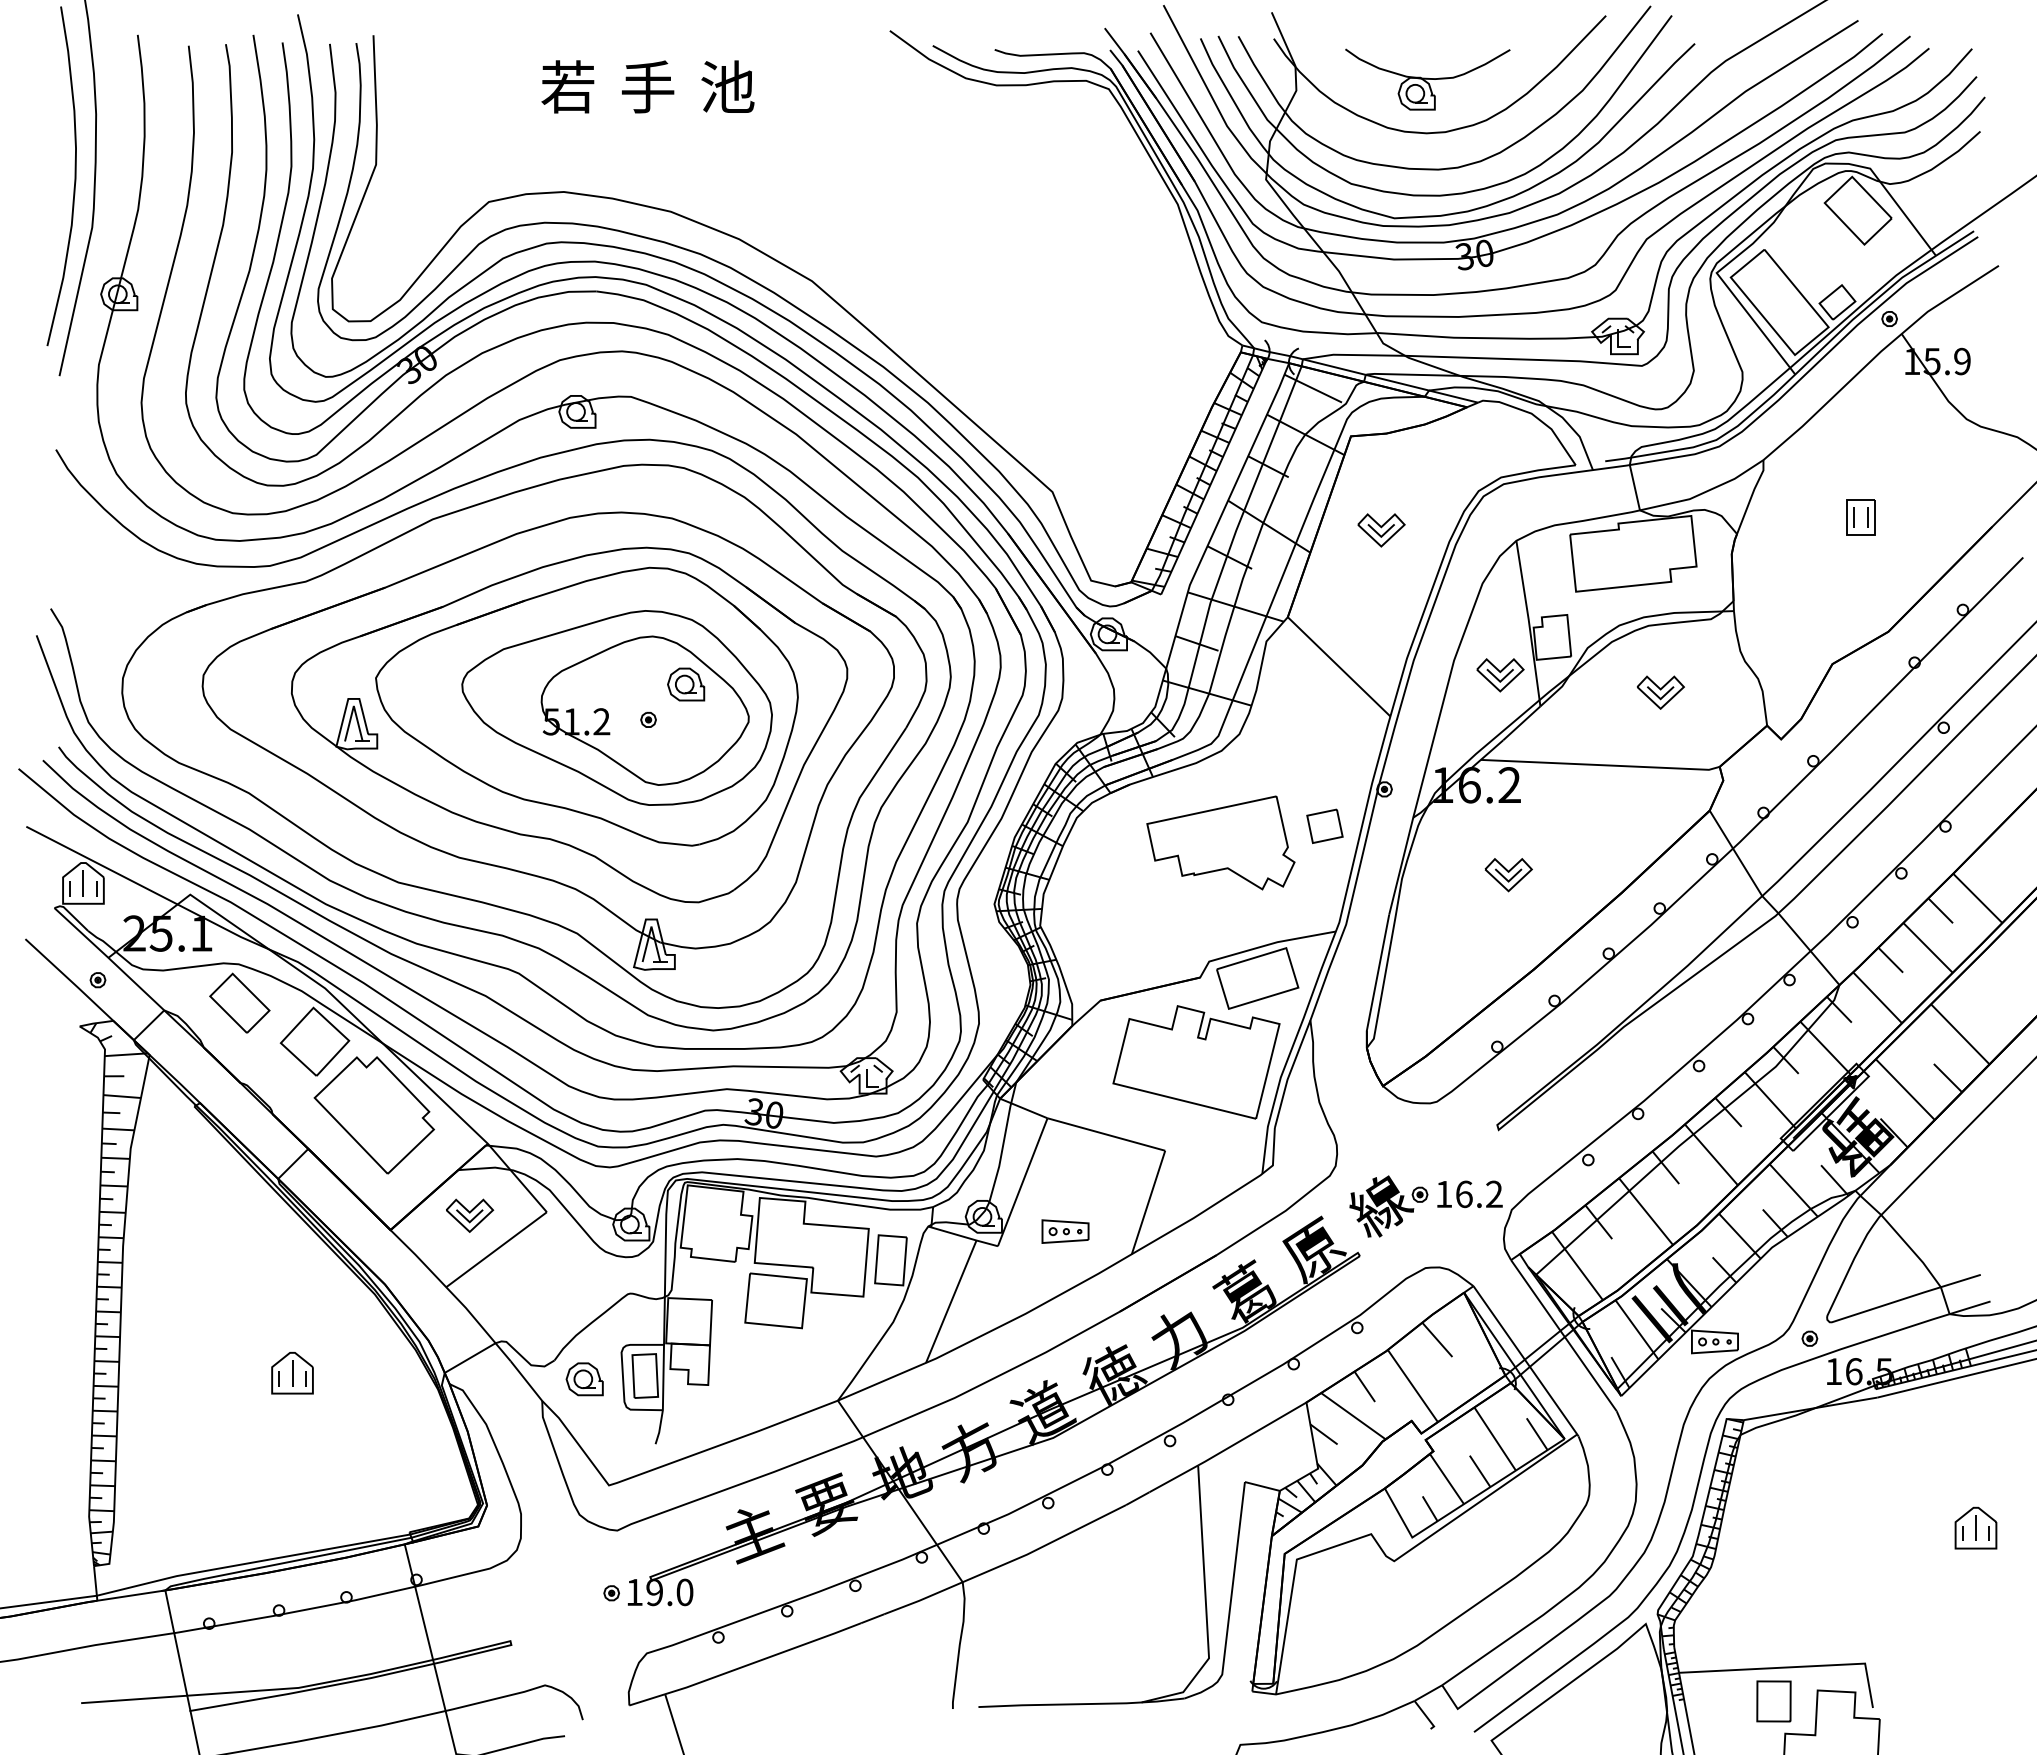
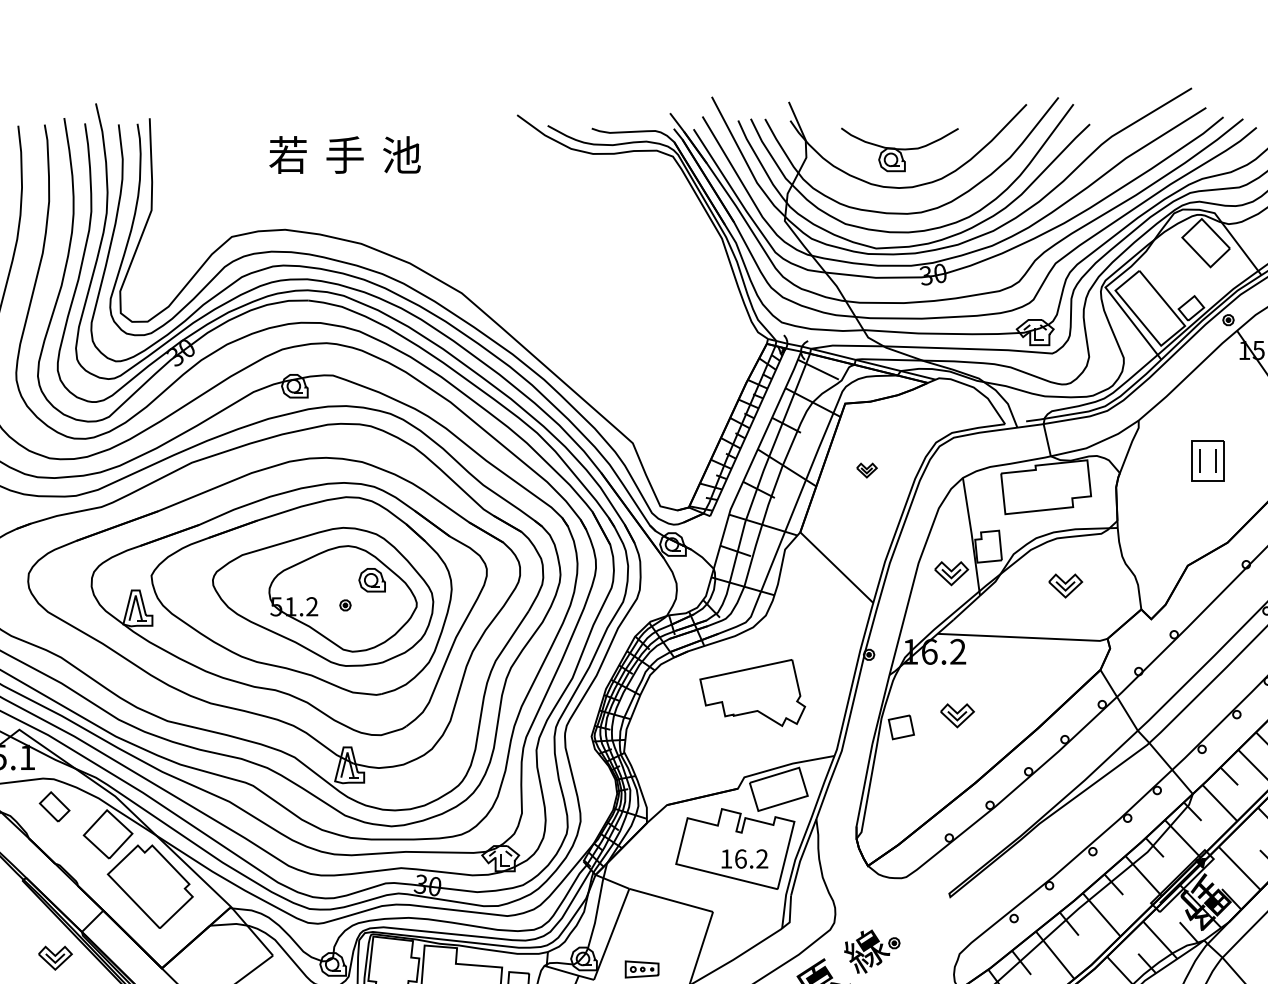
part: (1860, 517) -> (1207, 461), size x1.6
part: (1381, 530) -> (866, 470), size x0.6
part: (1324, 825) -> (901, 726), moved
part: (239, 1002) -> (54, 806), size x0.7
text: (1469, 1194) -> (744, 859), moved
part: (470, 1215) -> (55, 958), moved

